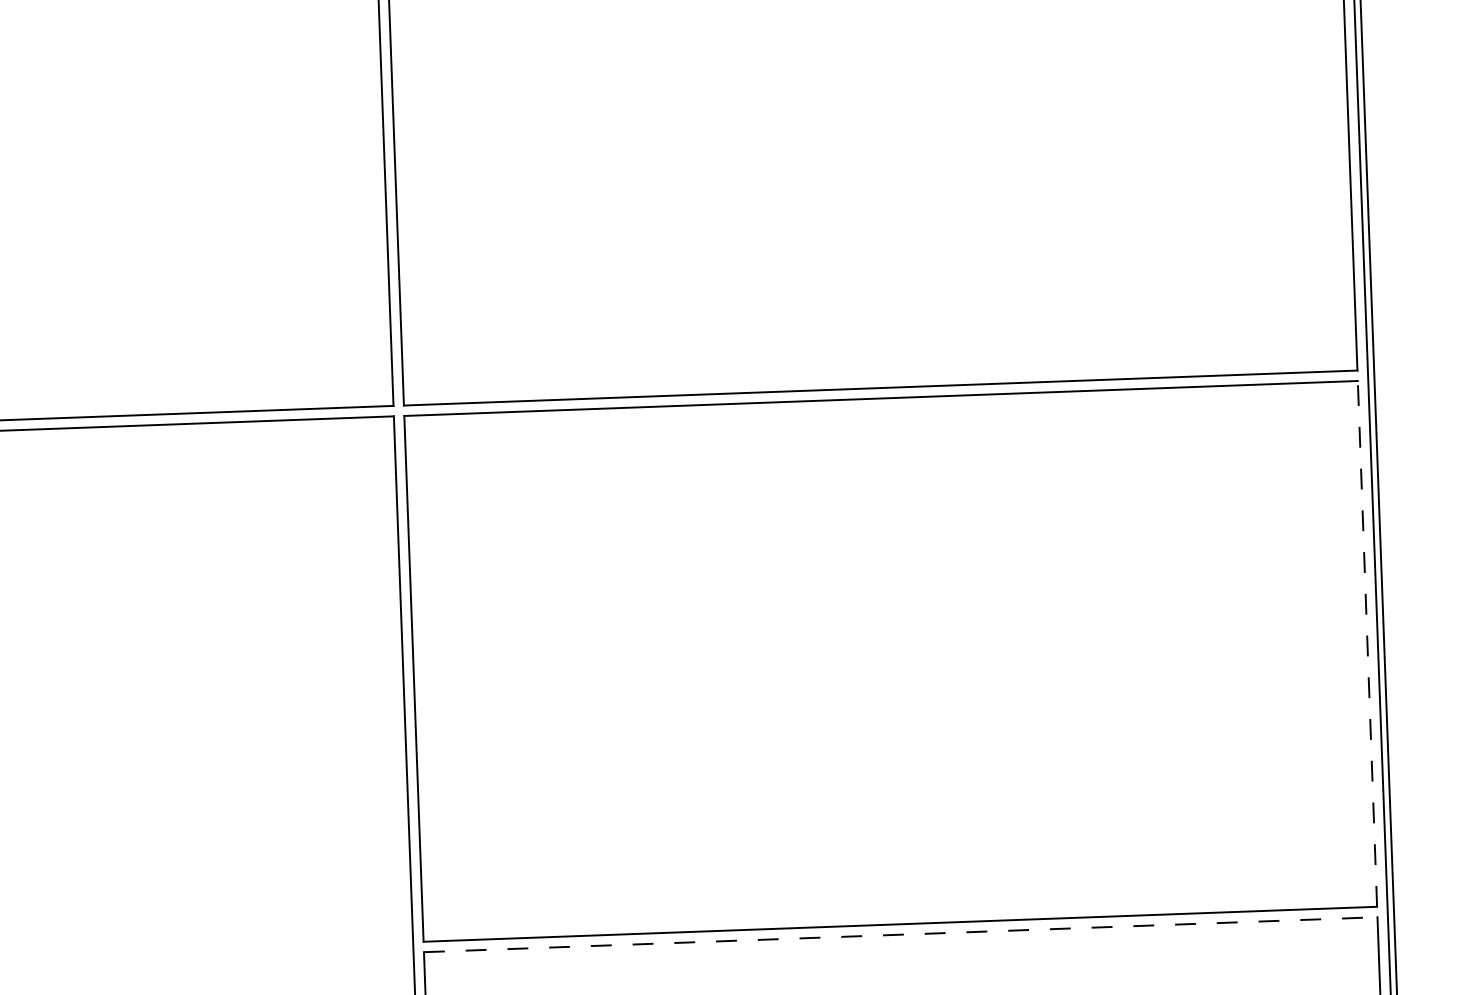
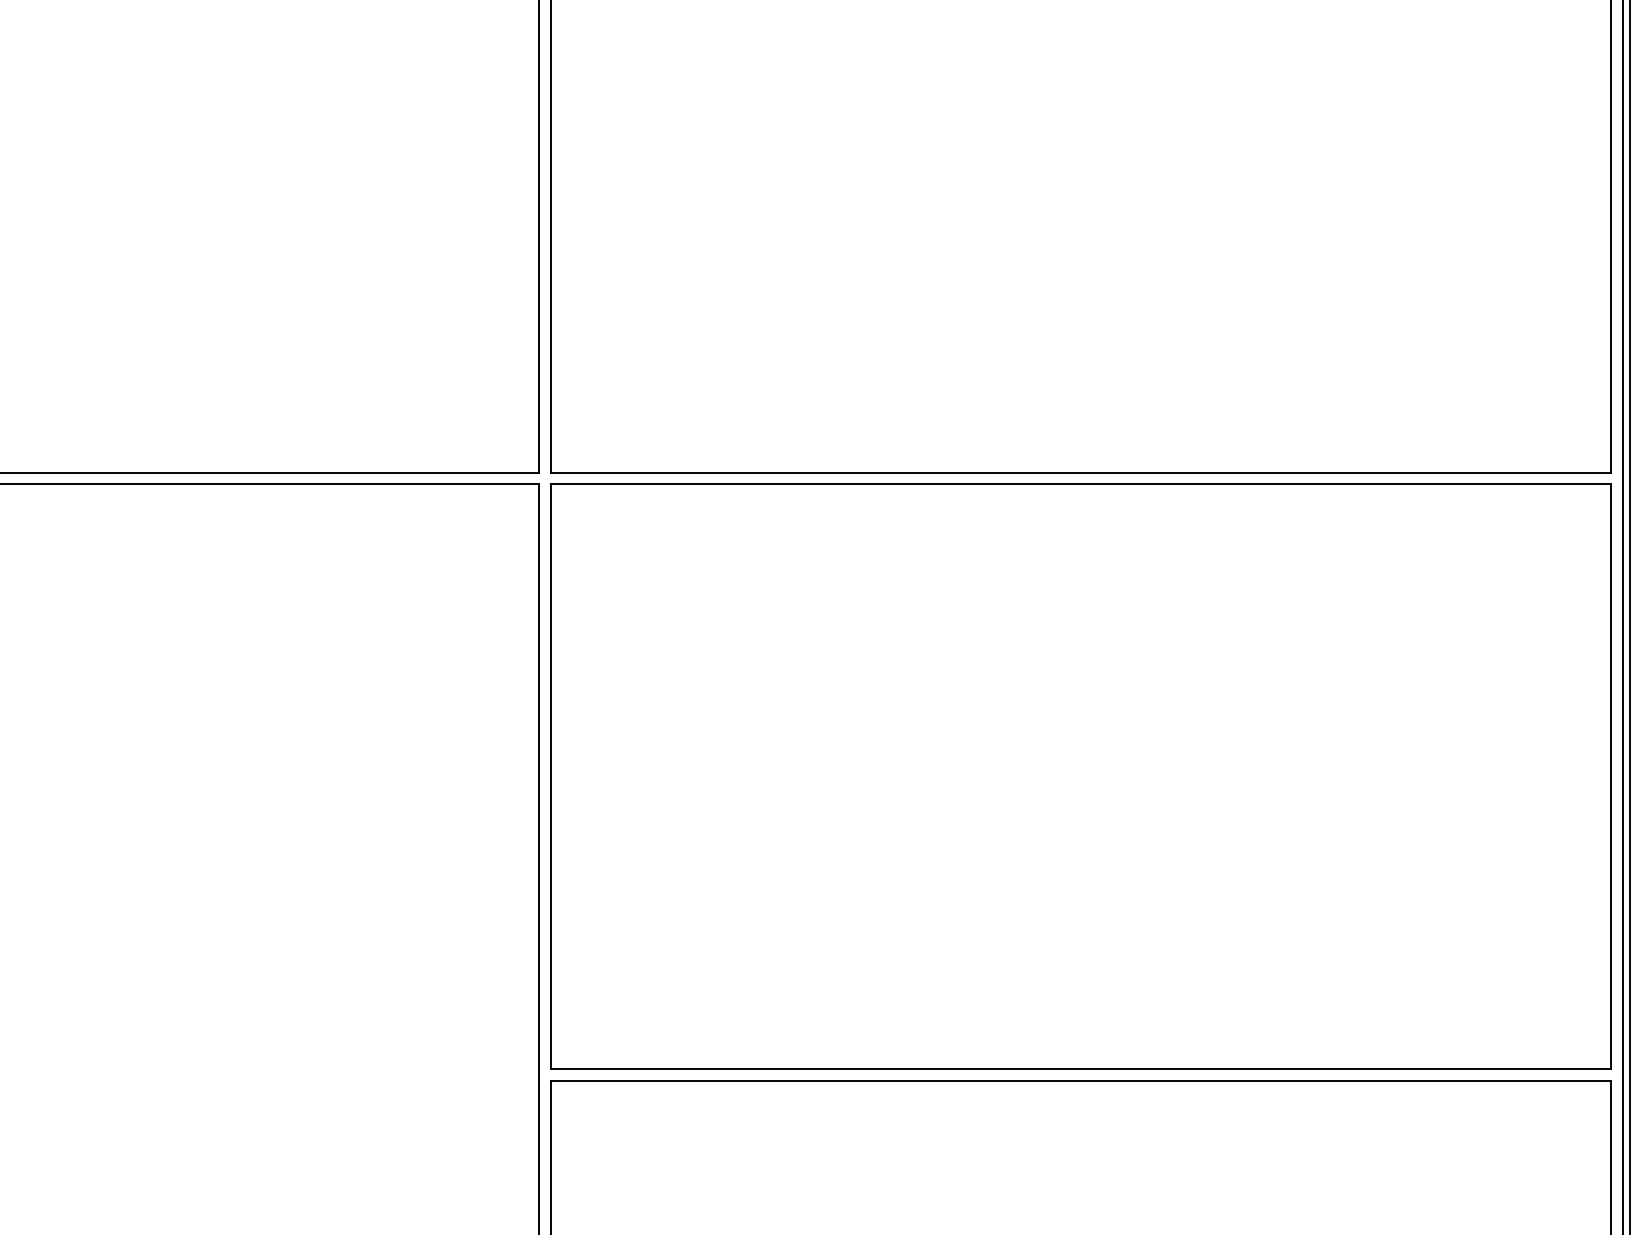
line: (1367, 643) -> (1611, 776), dashed -> solid
line: (901, 934) -> (1081, 1080), dashed -> solid

